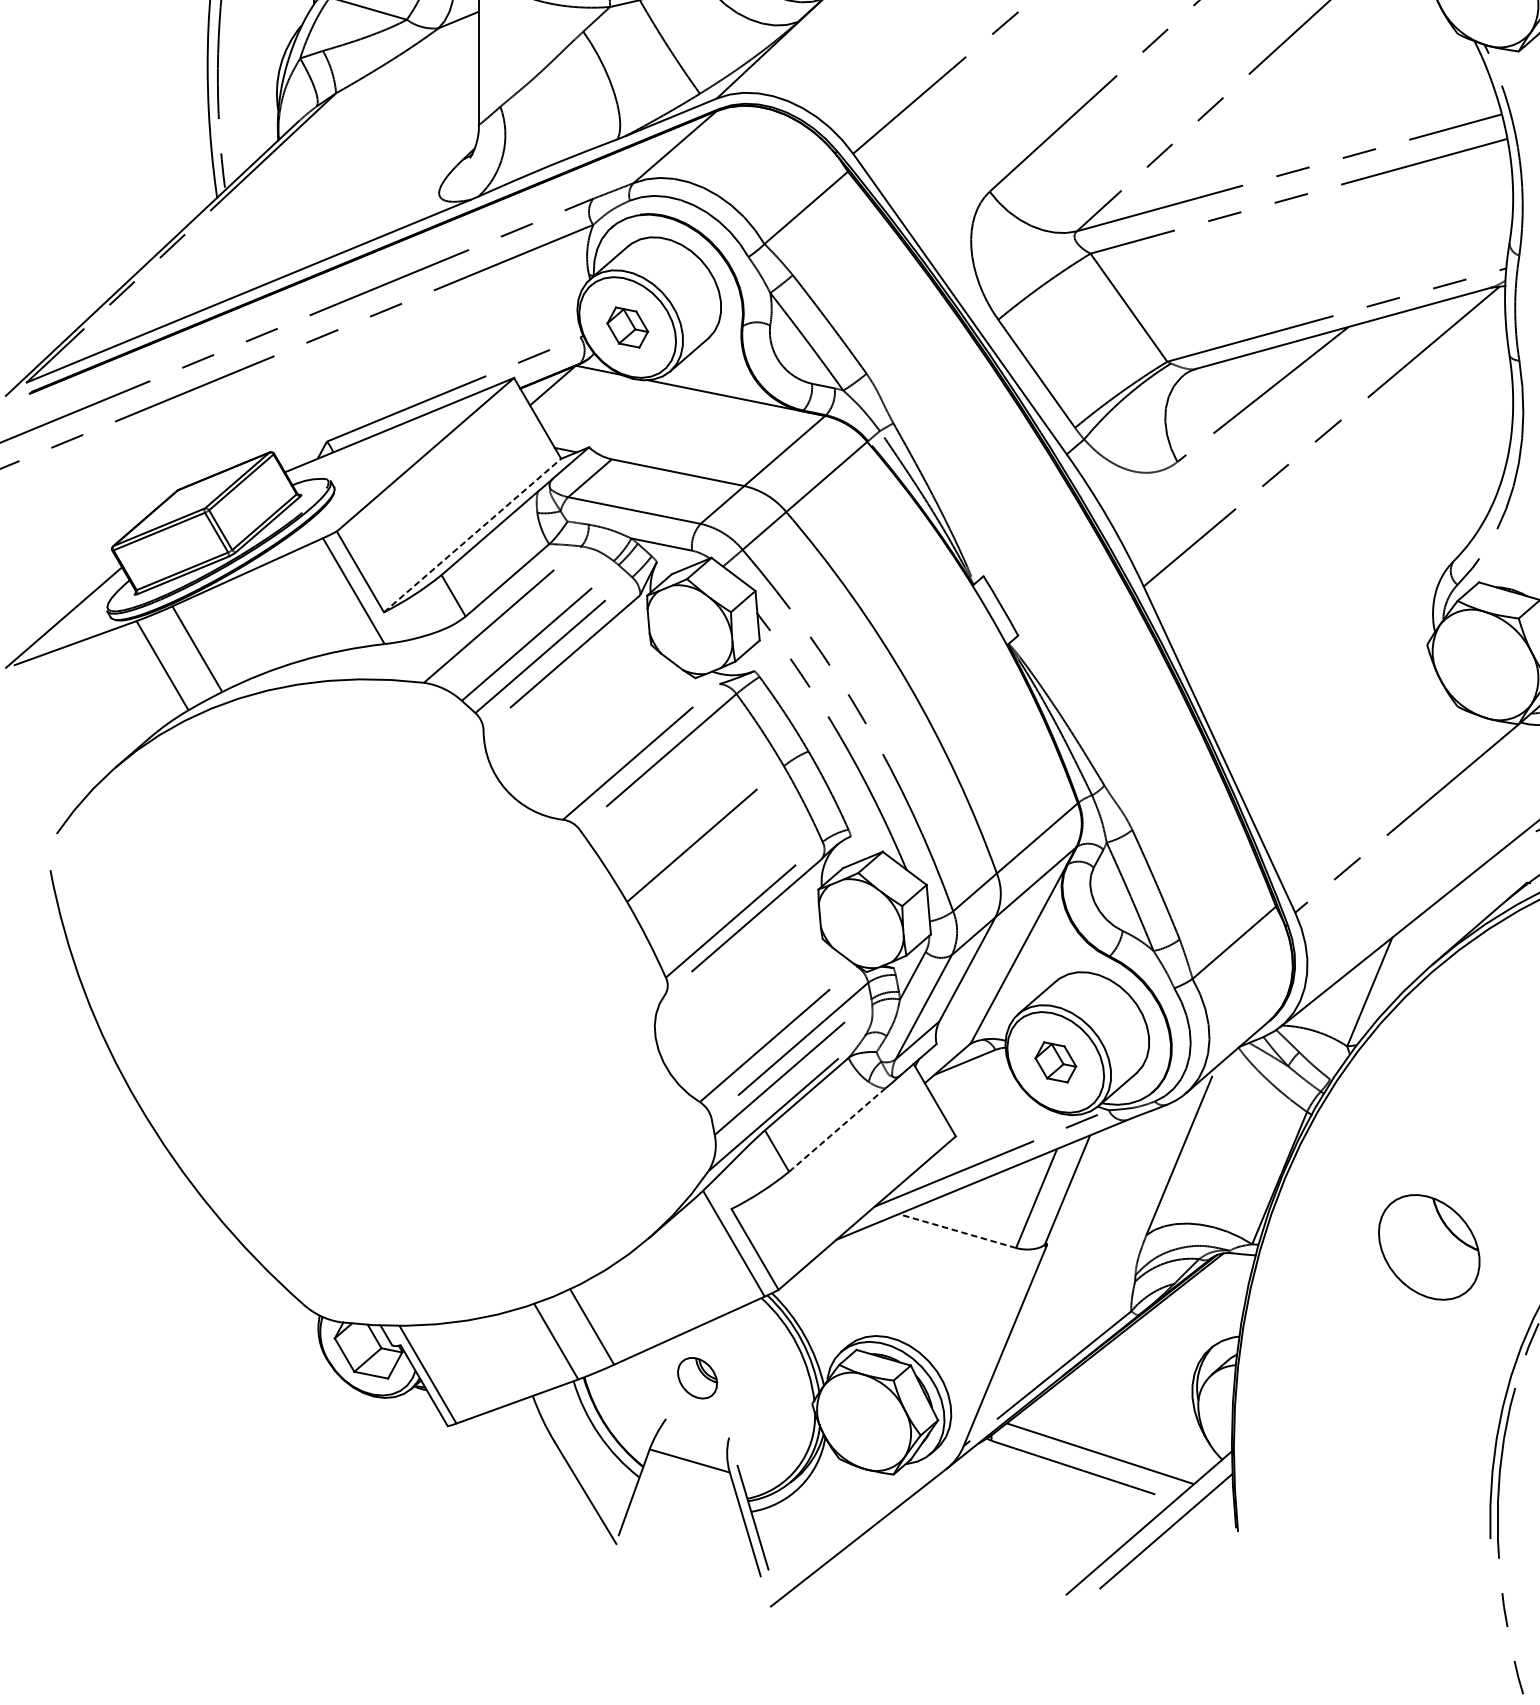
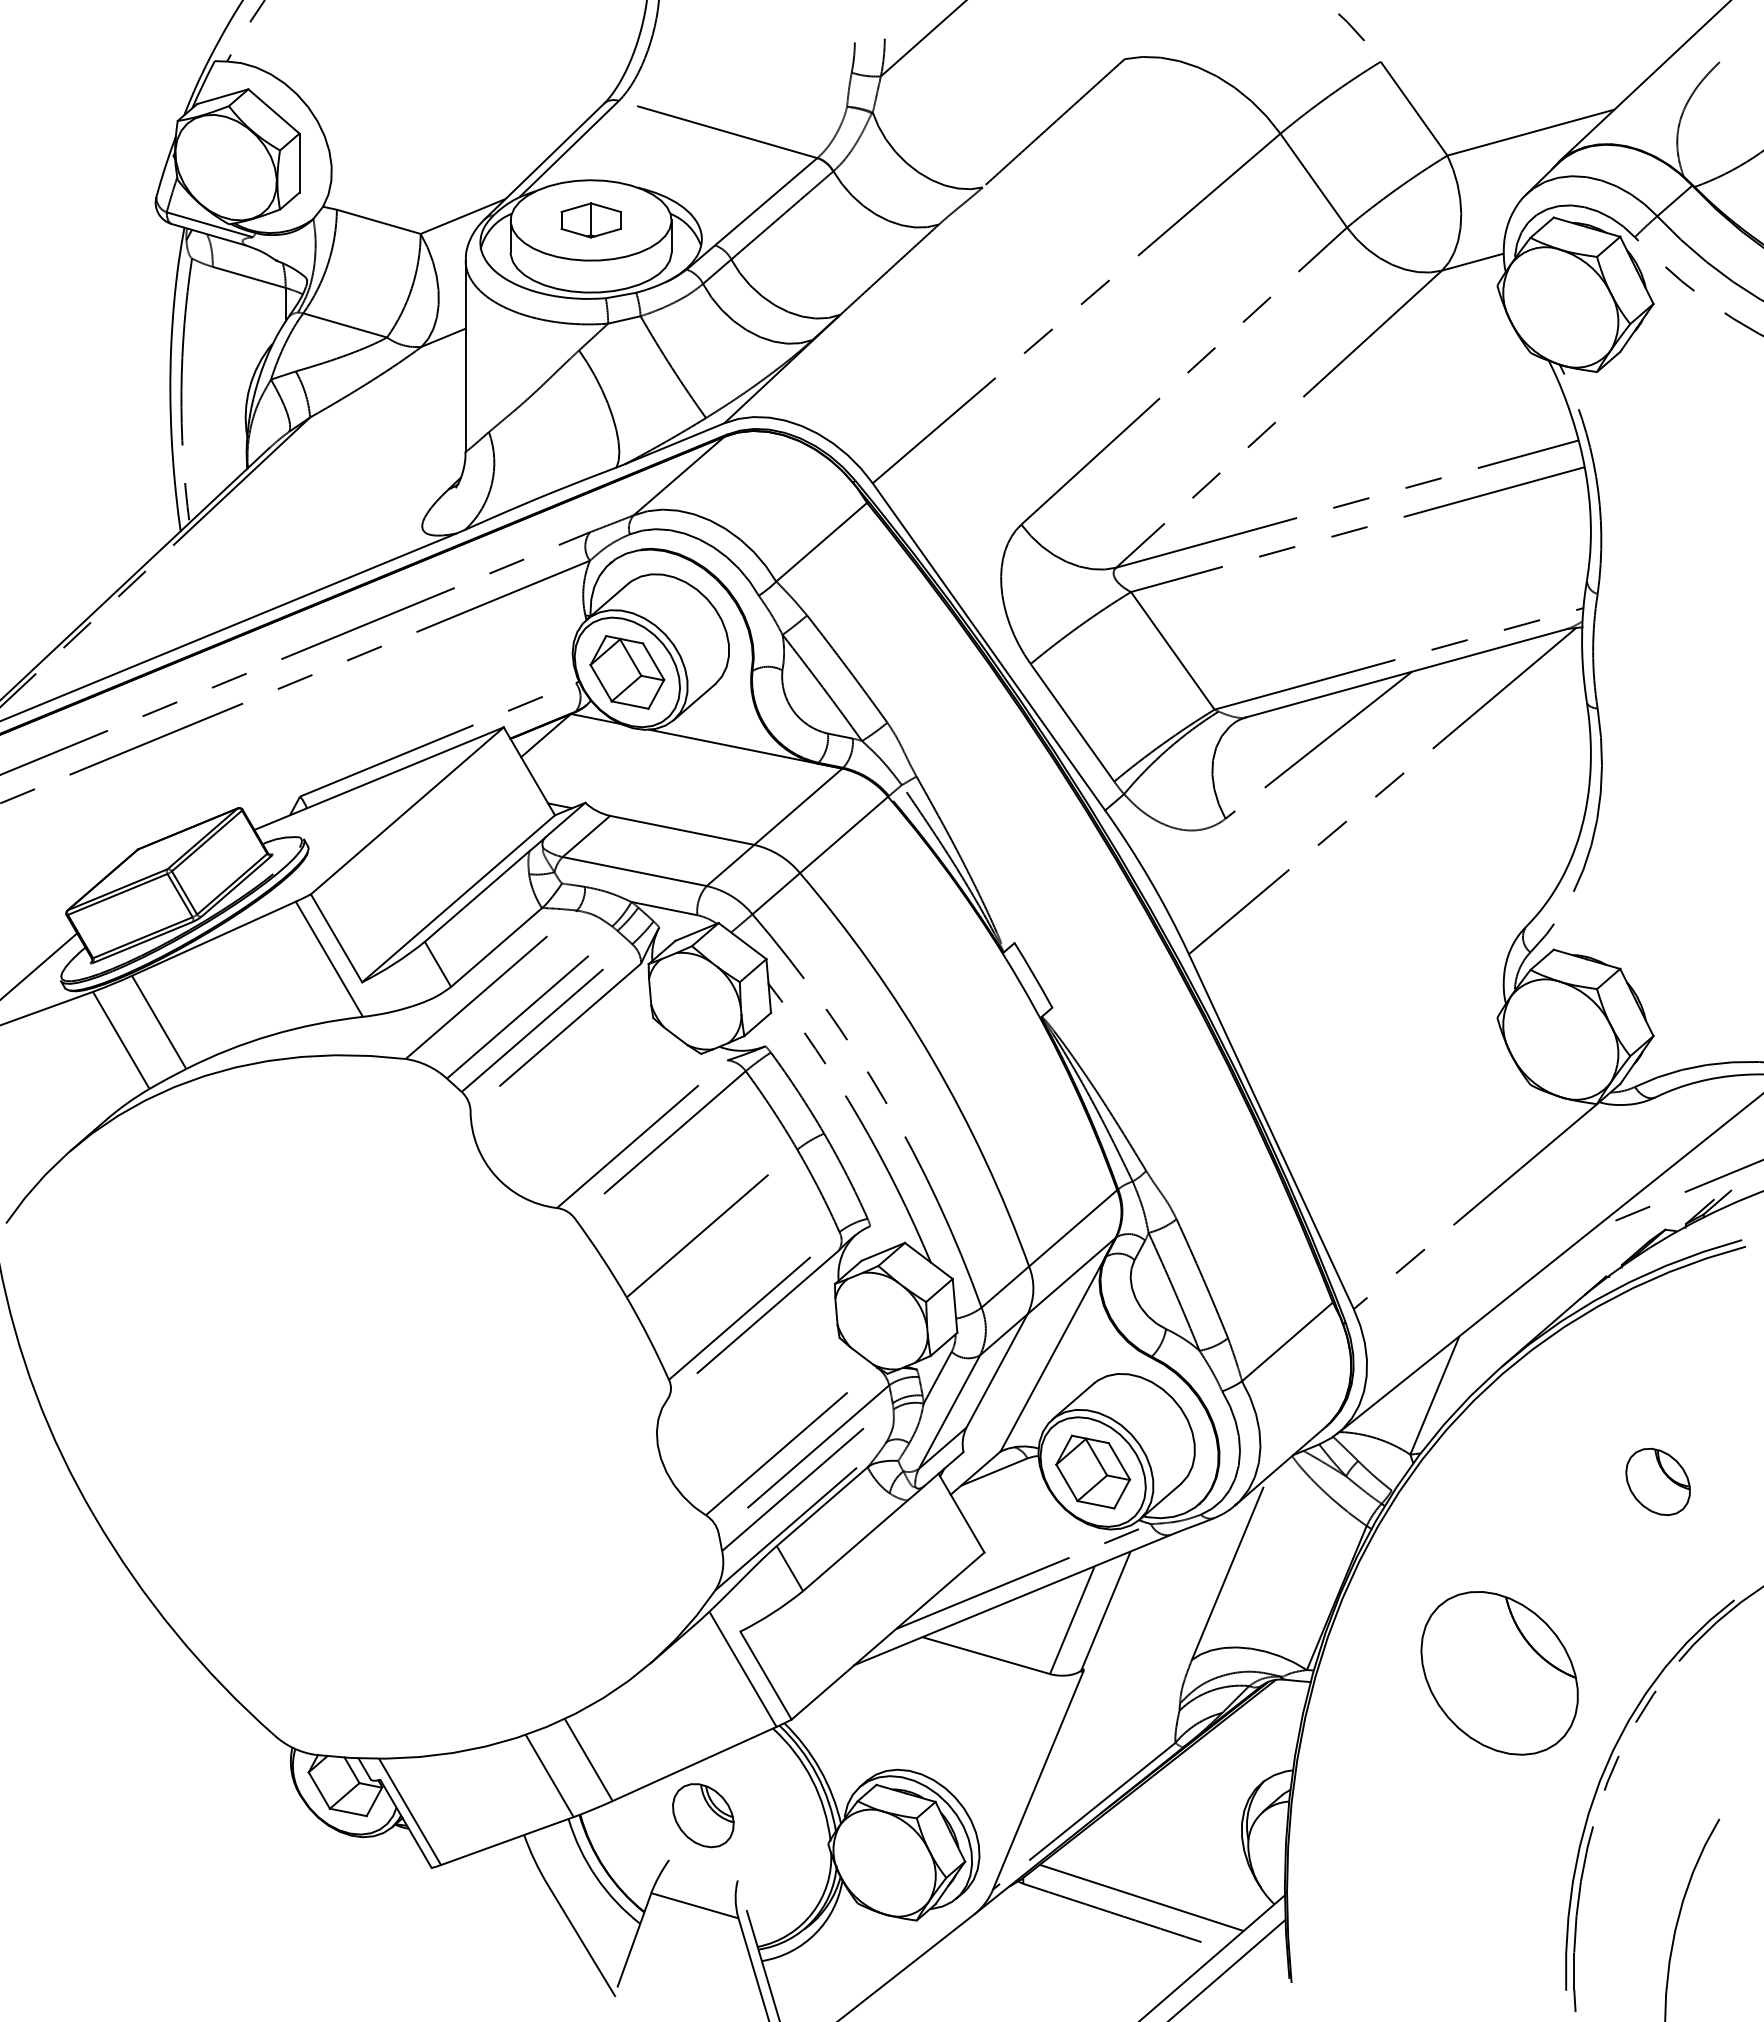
part: (627, 327) -> (627, 672), size x1.67
line: (472, 535) -> (458, 898), dashed -> solid
part: (1056, 1061) -> (1093, 1471), size x1.67
line: (837, 1129) -> (855, 1545), dashed -> solid
line: (956, 1230) -> (985, 1655), dashed -> solid
part: (1429, 1247) -> (1499, 1673), size x1.43
part: (697, 1378) -> (703, 1815), size x1.43

